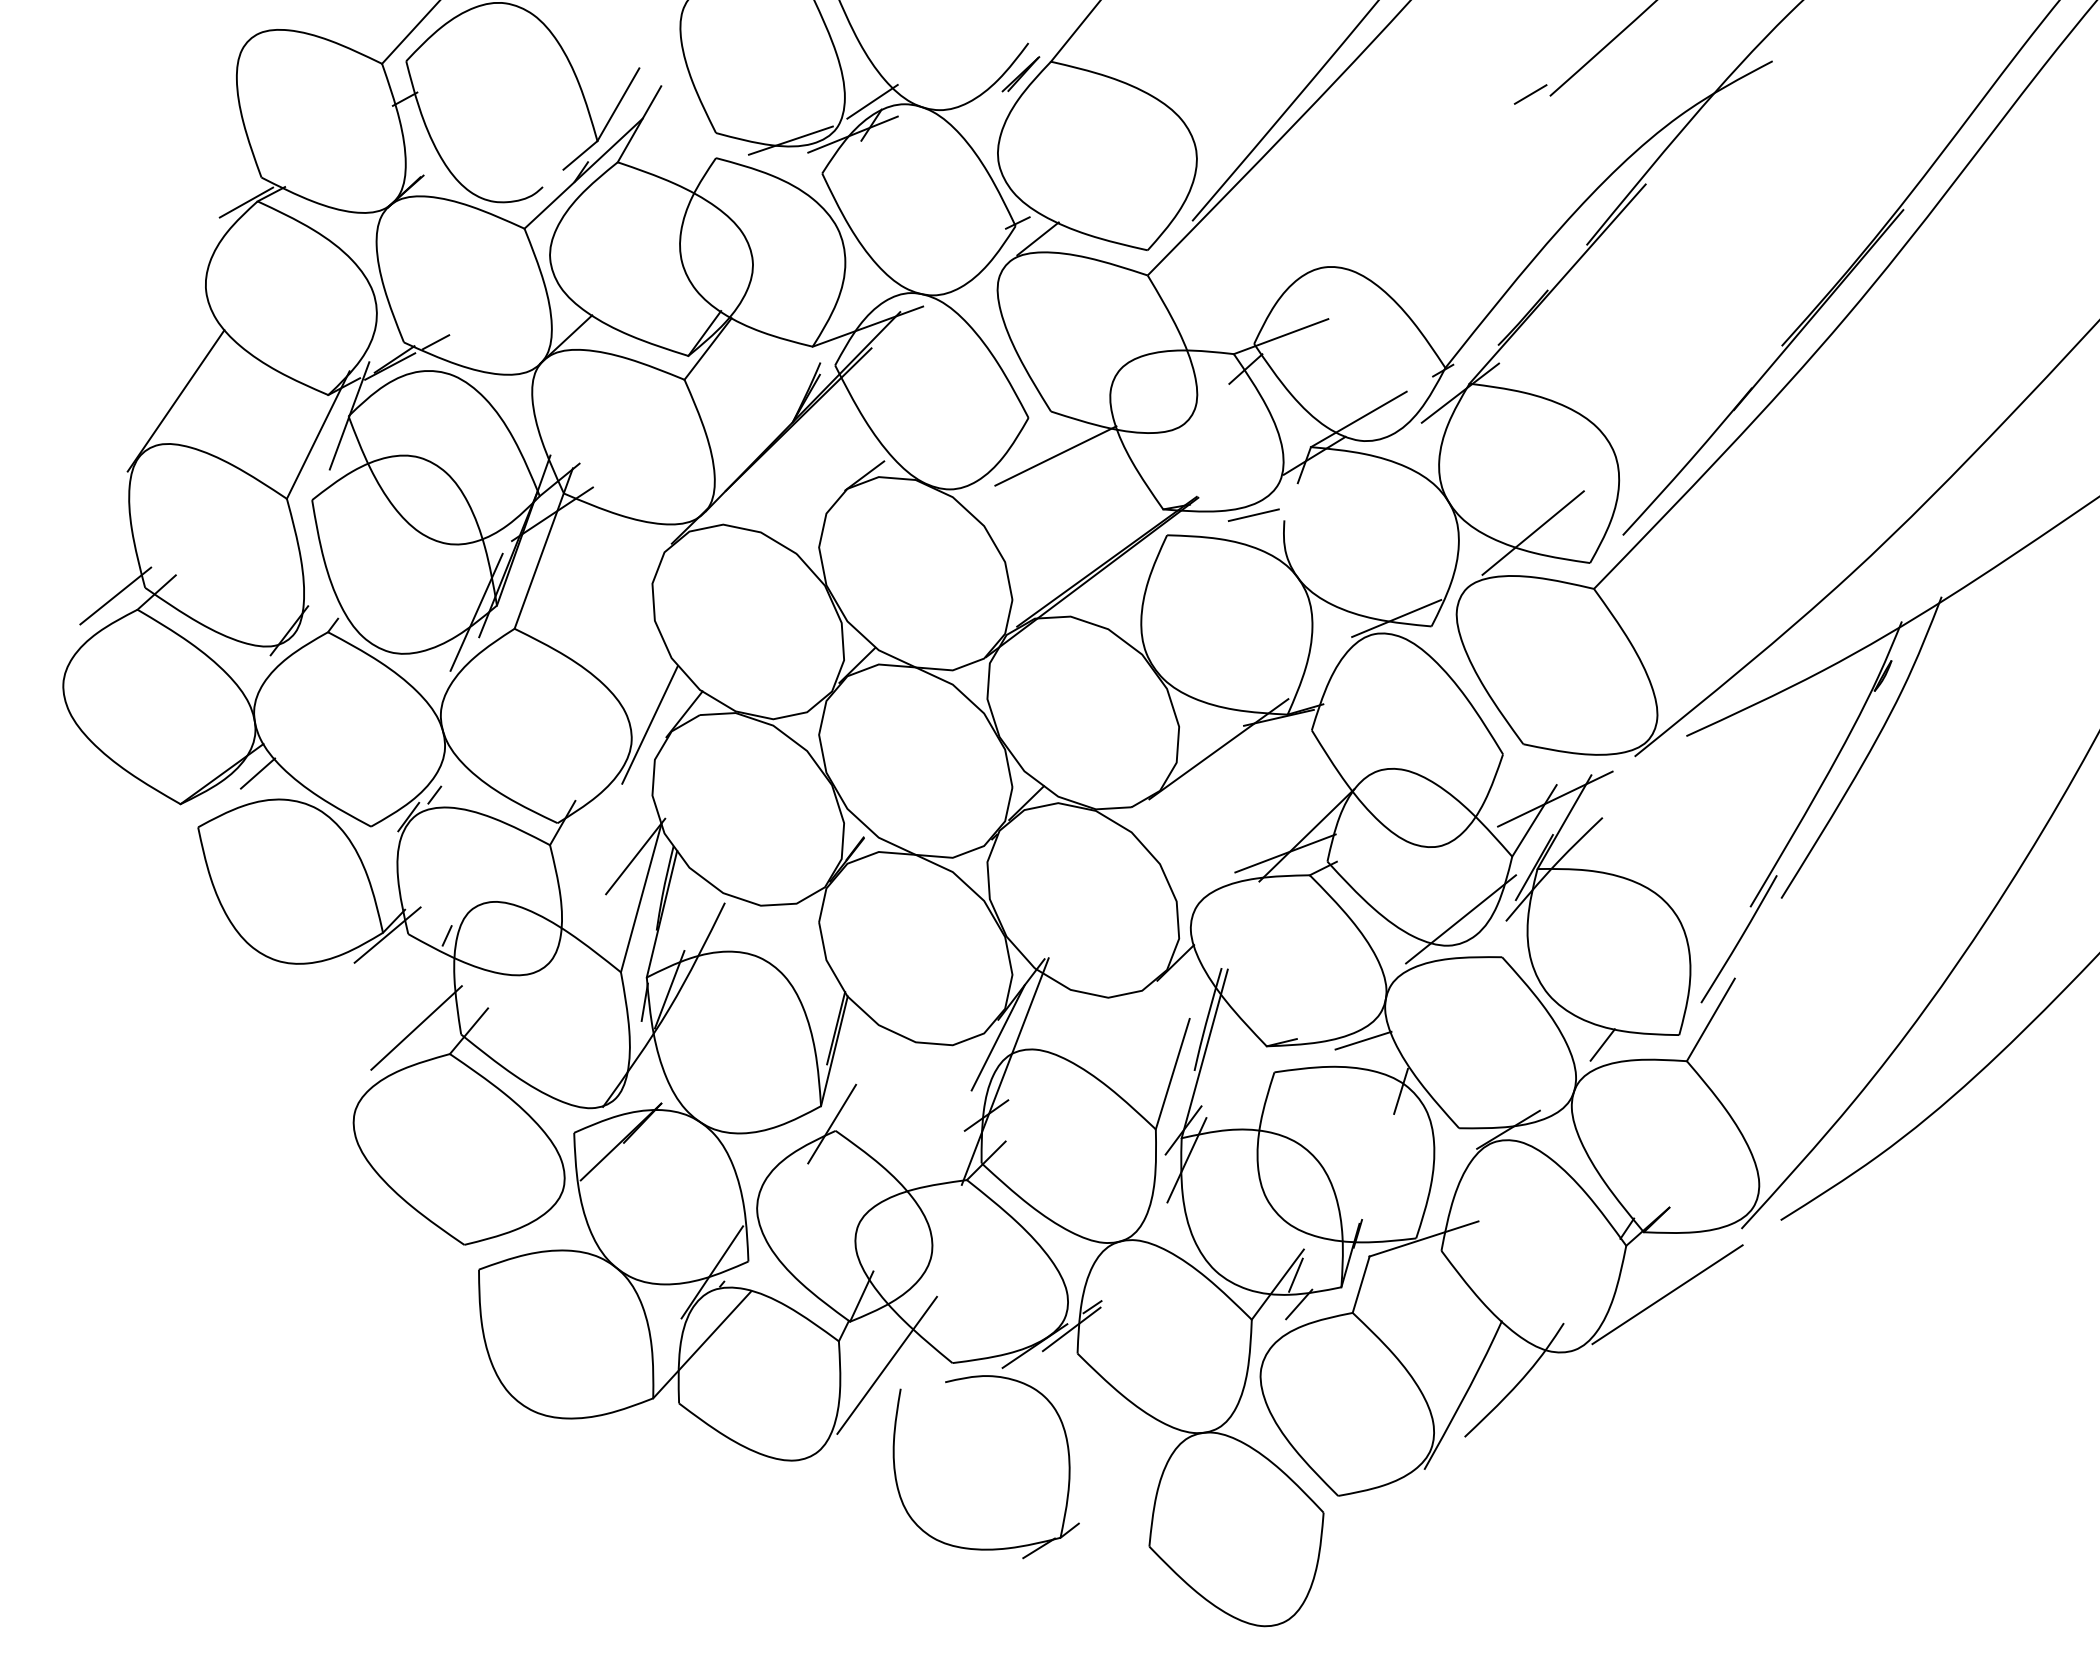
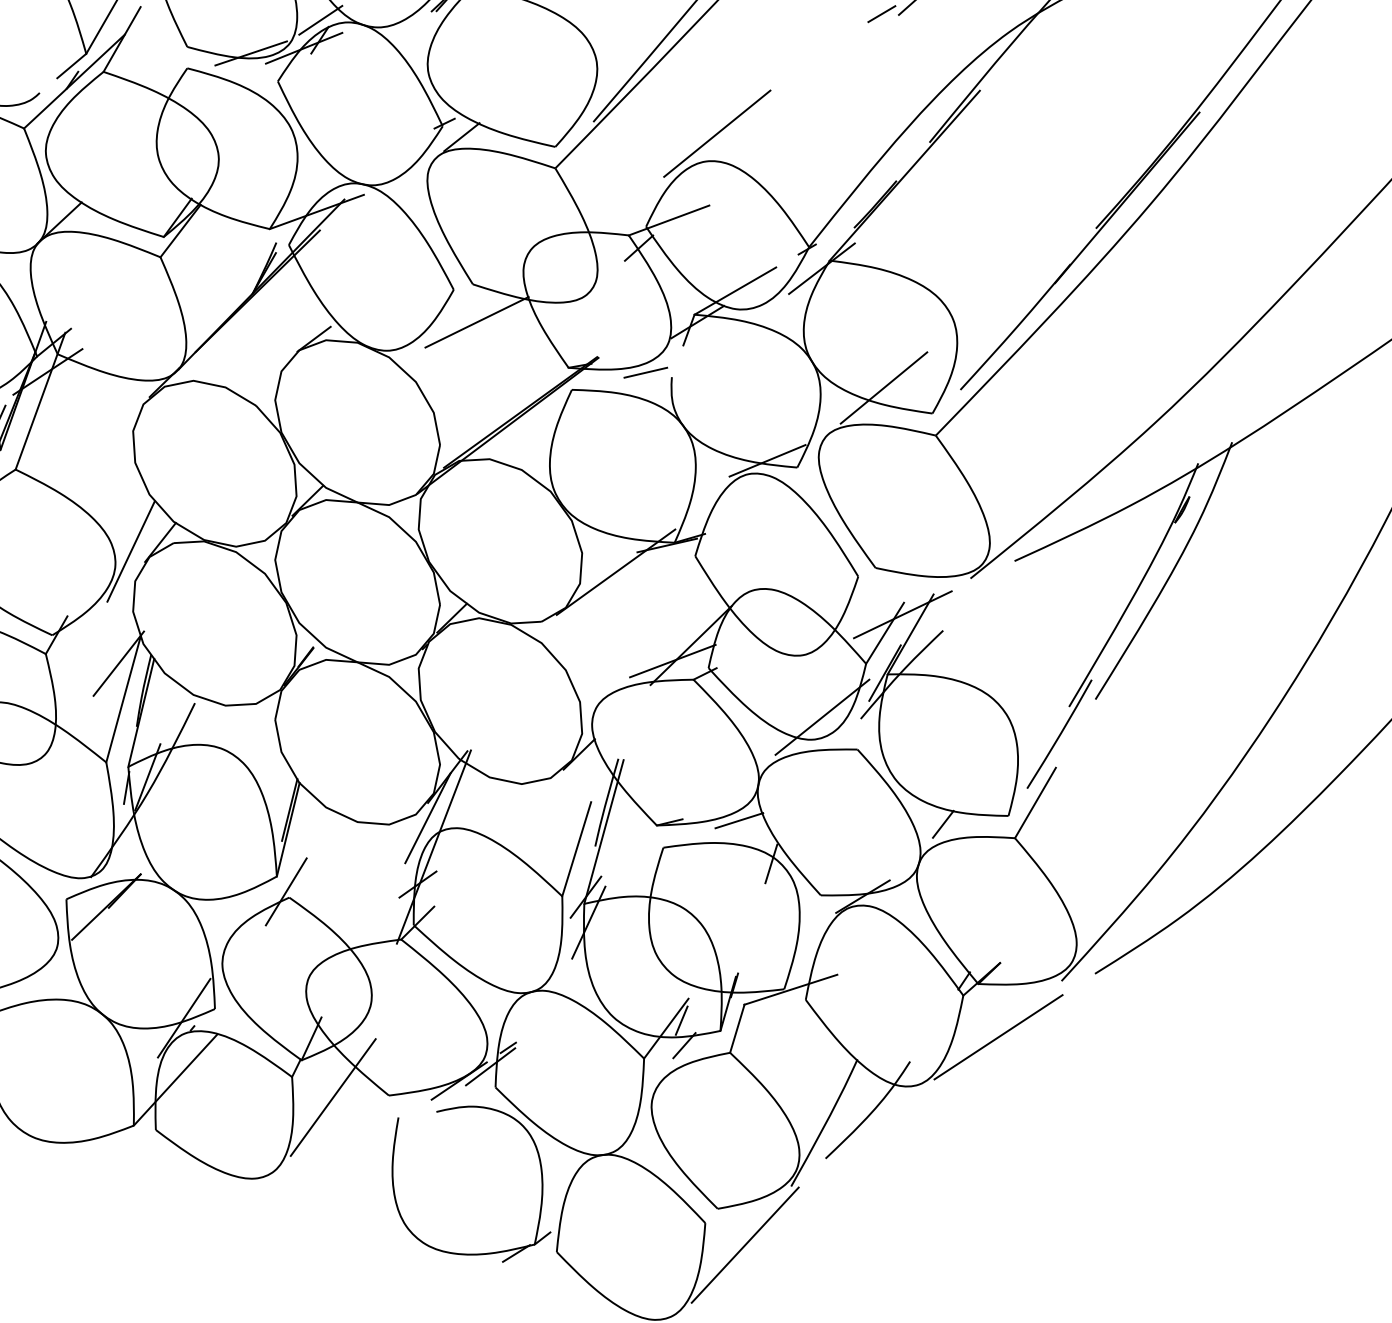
line: (1337, 234) -> (717, 133), added
line: (1370, 1538) -> (745, 1245), added
part: (985, 1548) -> (470, 1253), moved

